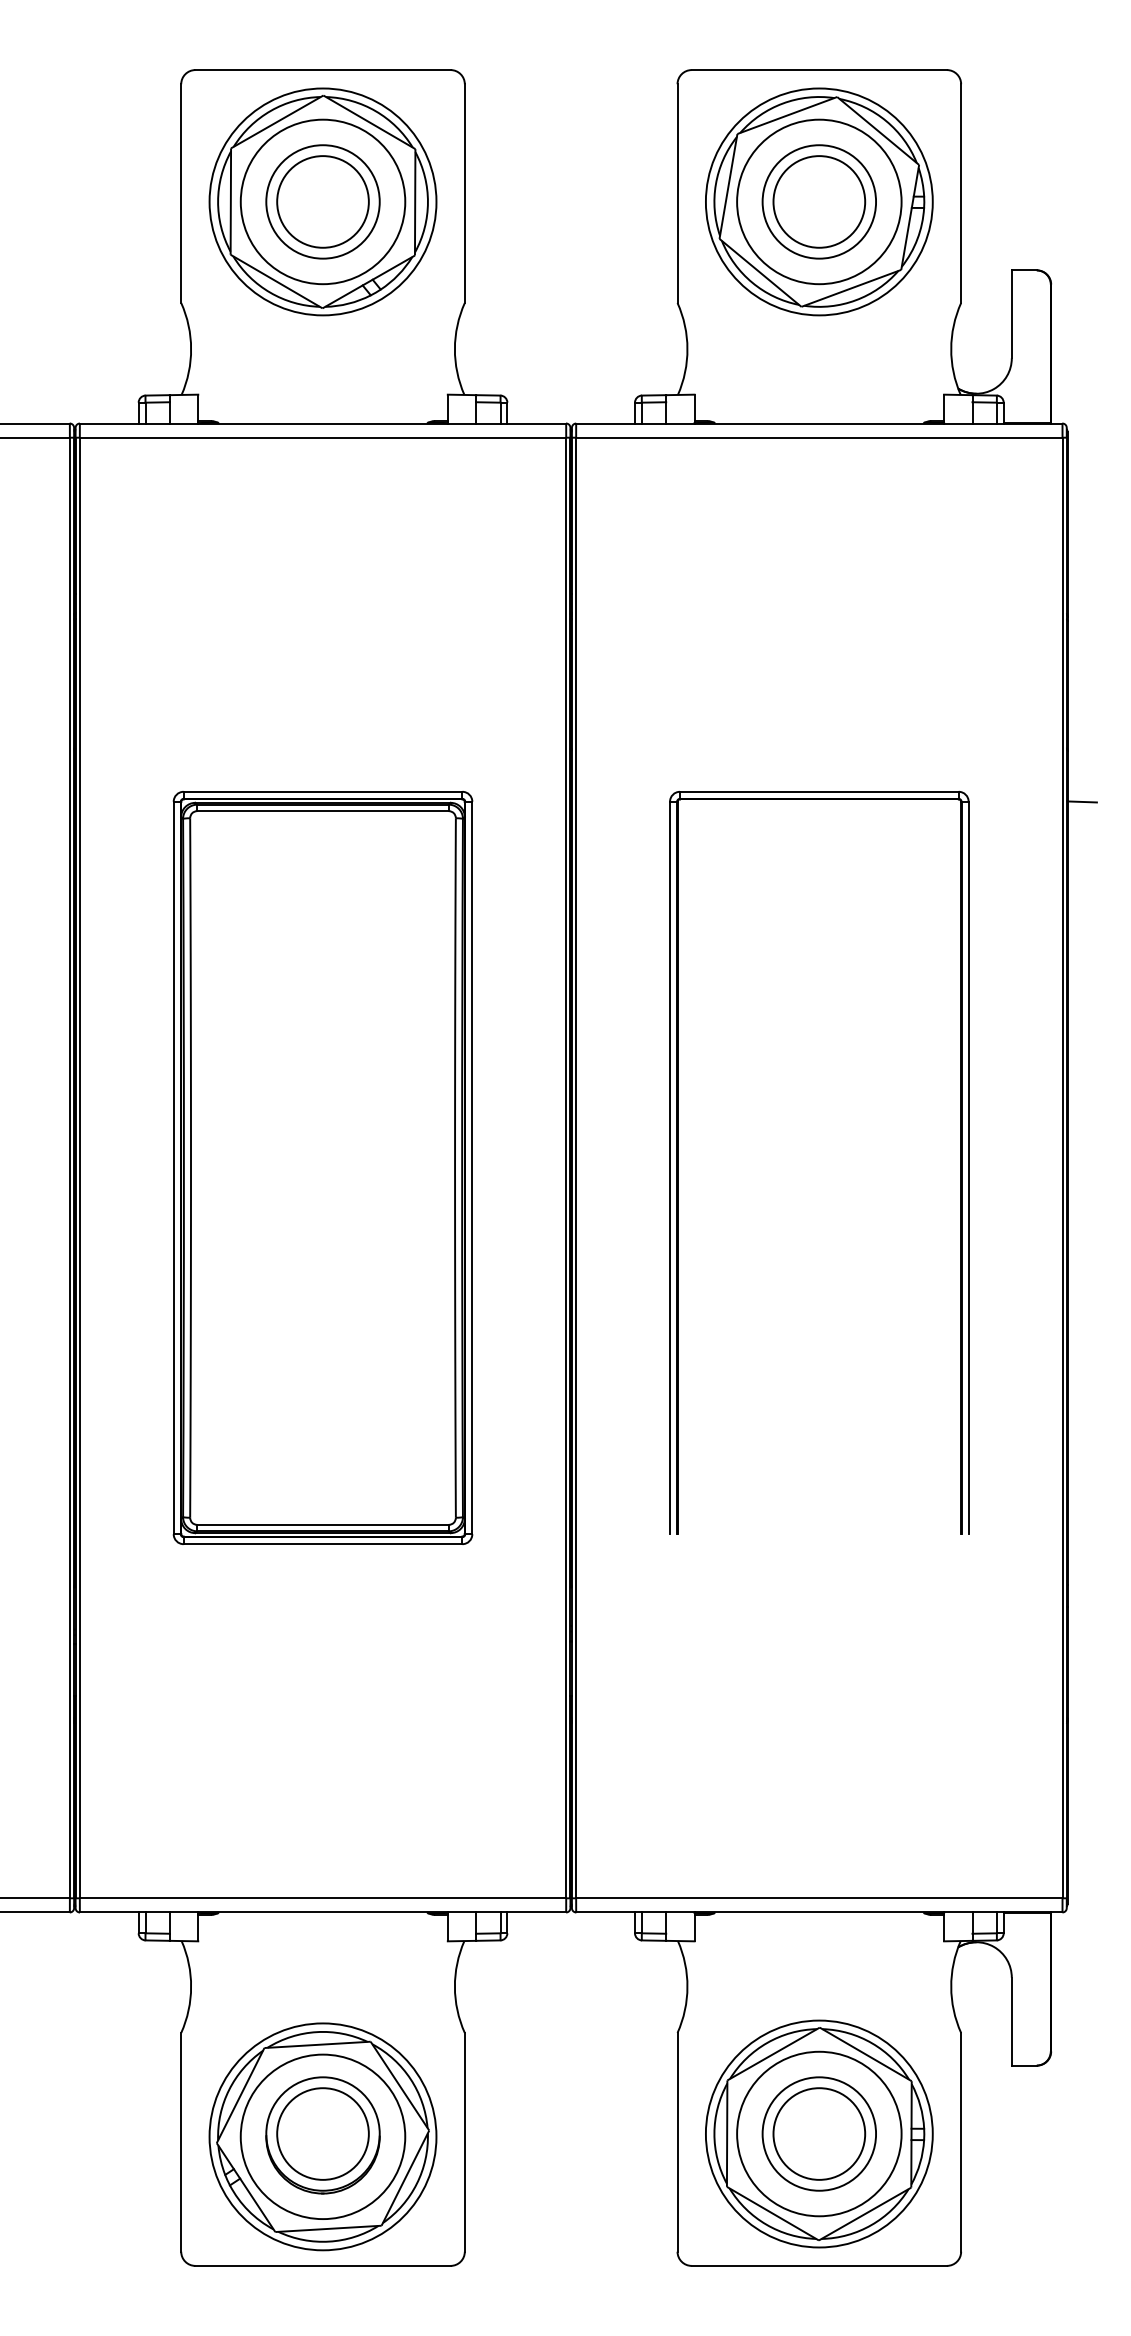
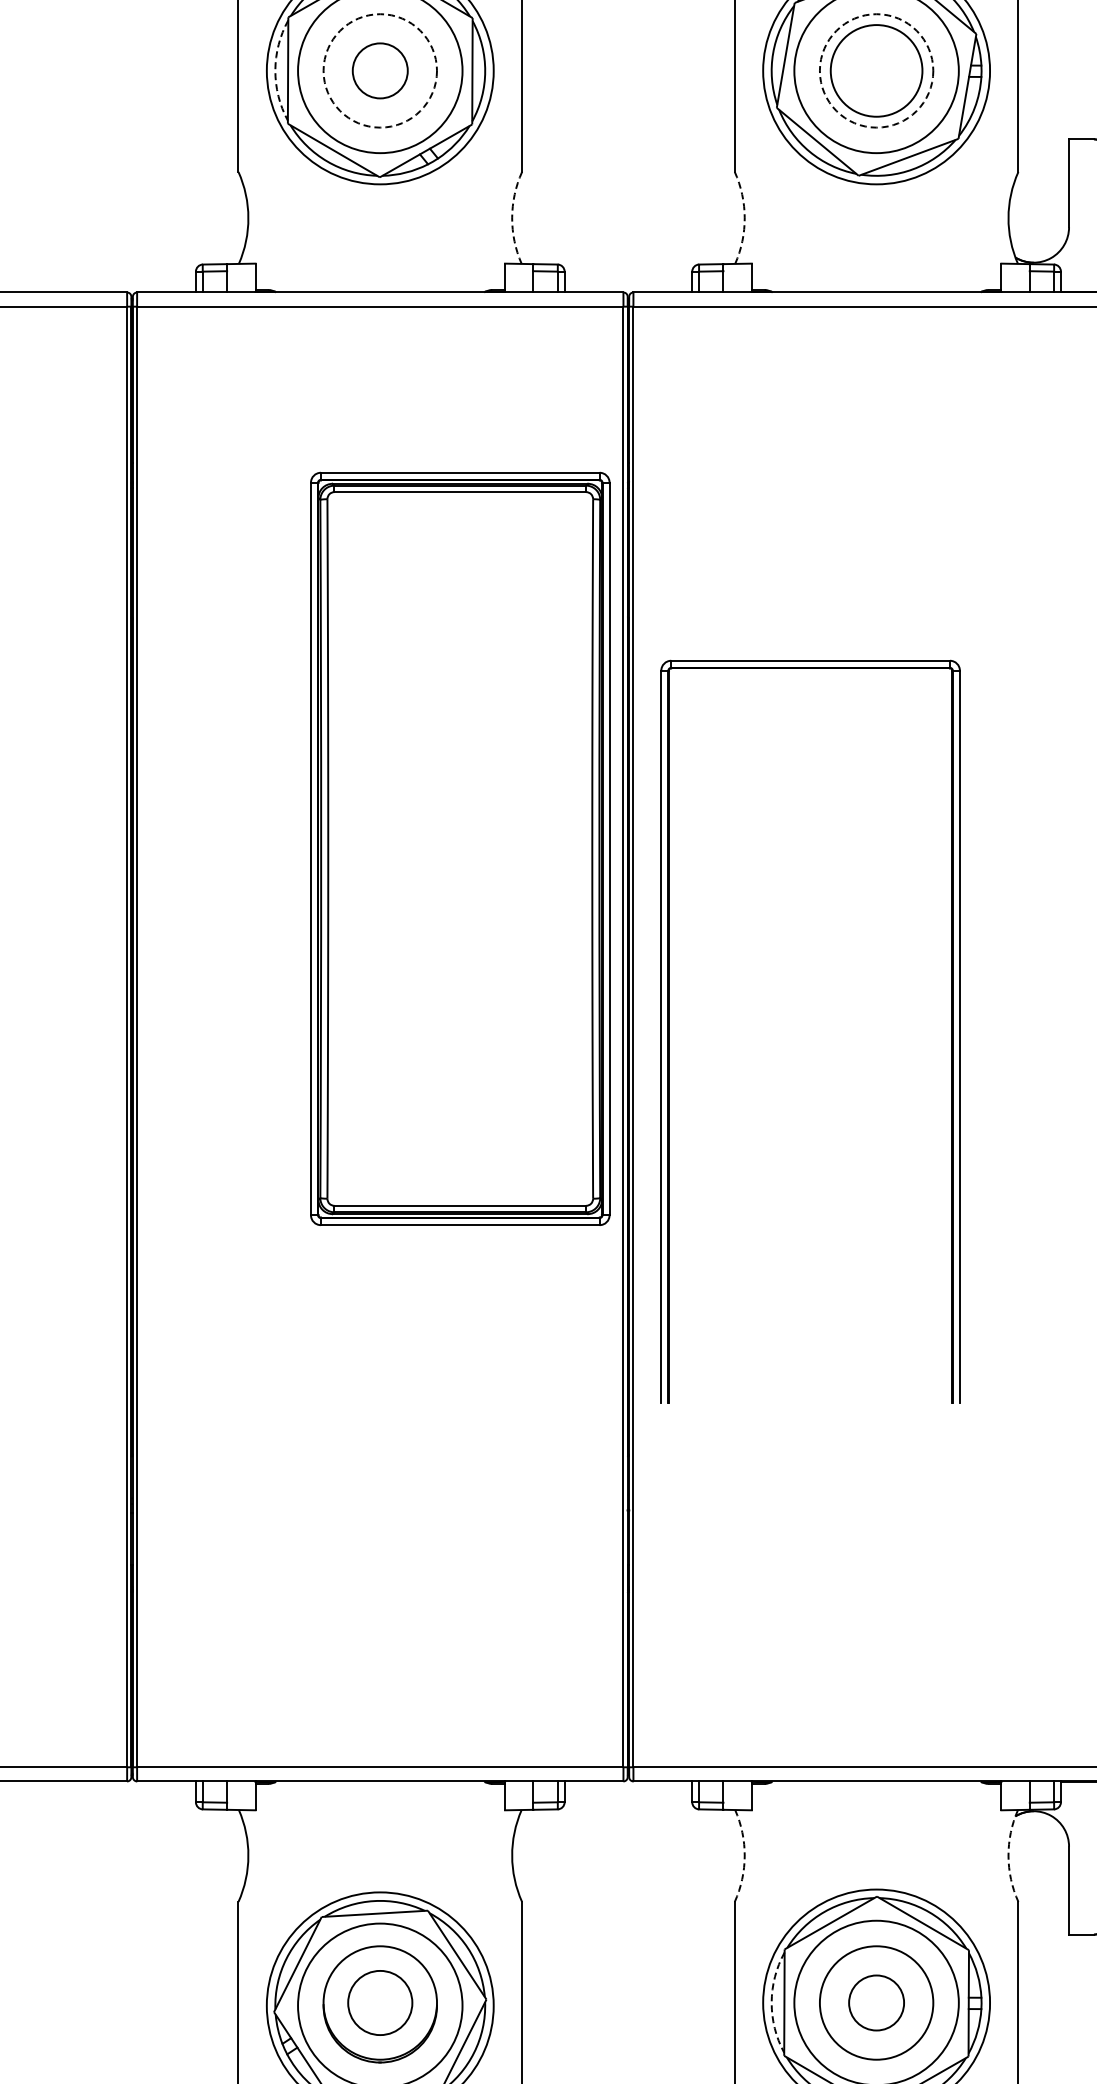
arc: (218, 201) -> (275, 70), solid -> dashed
circle: (322, 201) -> (379, 70), size x0.6
circle: (322, 201) -> (379, 70), solid -> dashed
circle: (819, 201) -> (876, 70), solid -> dashed
arc: (454, 348) -> (511, 217), solid -> dashed
arc: (687, 348) -> (744, 217), solid -> dashed
part: (678, 1162) -> (669, 1031), moved
part: (322, 1167) -> (459, 848), moved
arc: (687, 1987) -> (744, 1856), solid -> dashed
arc: (951, 1987) -> (1008, 1856), solid -> dashed
circle: (322, 2133) -> (379, 2002), size x0.7
arc: (714, 2133) -> (771, 2002), solid -> dashed
circle: (819, 2133) -> (876, 2002), size x0.6

